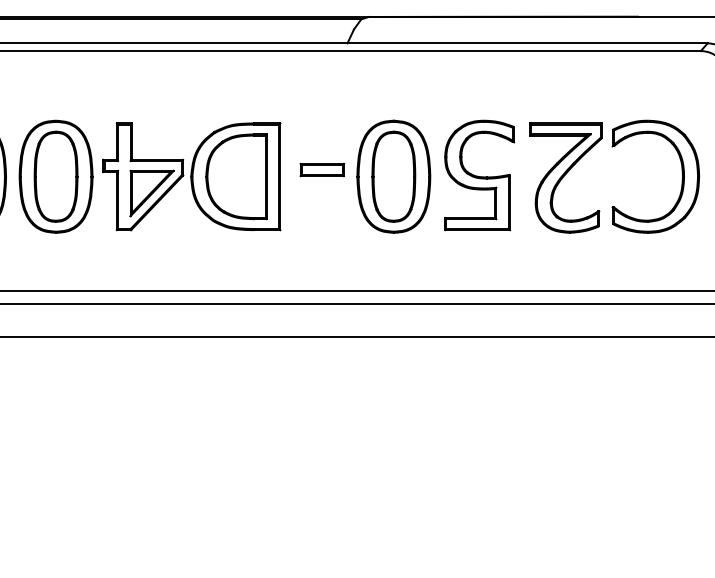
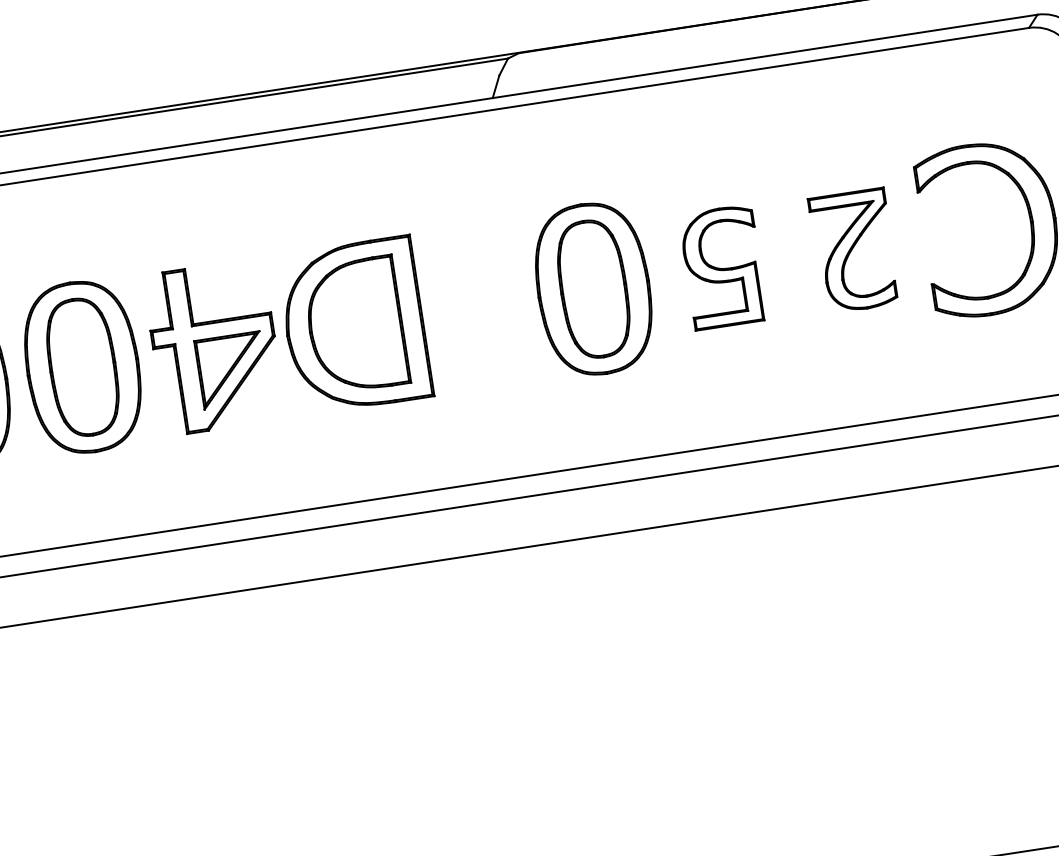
part: (321, 169) -> (482, 294), removed
part: (479, 175) -> (723, 267), size x0.7
part: (565, 177) -> (853, 250), size x0.7

